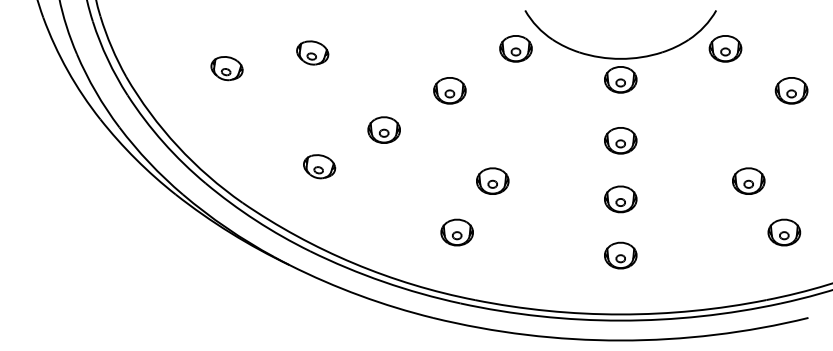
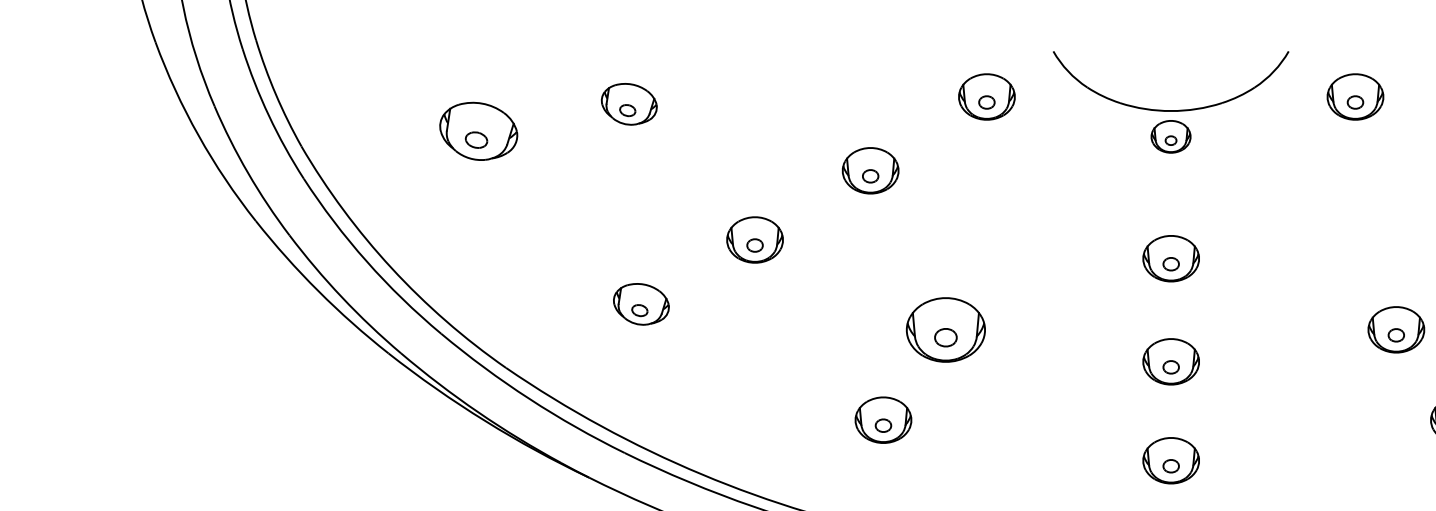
part: (620, 51) -> (1170, 101), size x0.7
part: (226, 68) -> (477, 131), size x1.4
part: (492, 180) -> (945, 328), size x1.4

